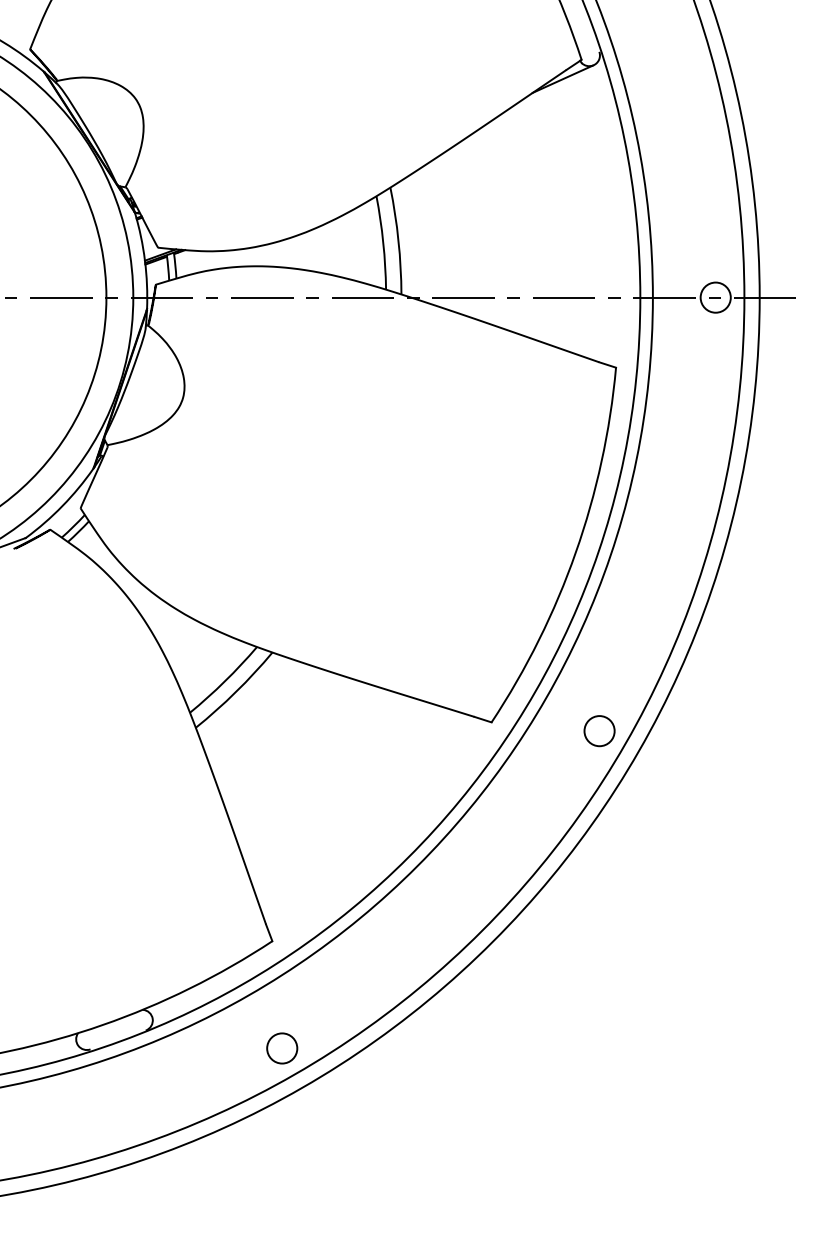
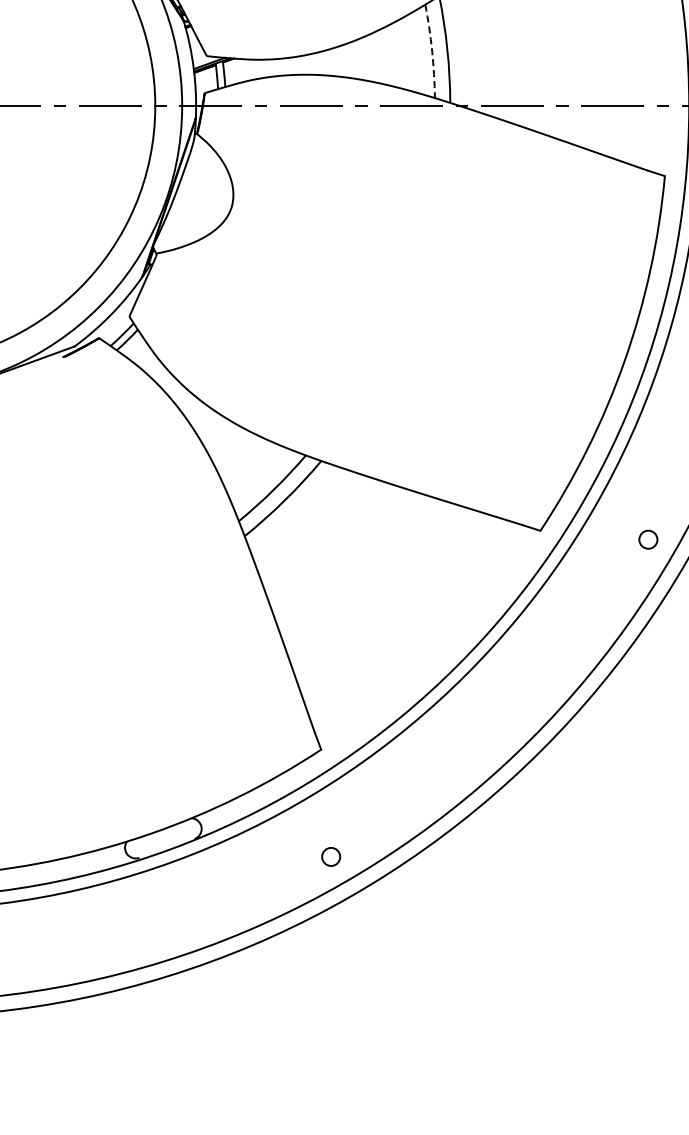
arc: (383, 242) -> (432, 50), solid -> dashed
circle: (599, 731) -> (648, 539), size x0.6
circle: (282, 1048) -> (331, 856), size x0.6

